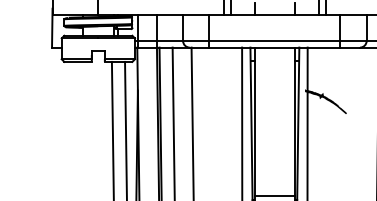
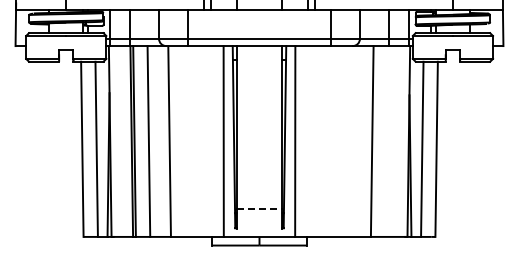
fill: (326, 101) -> (315, 105), removed
line: (275, 195) -> (260, 208), solid -> dashed

